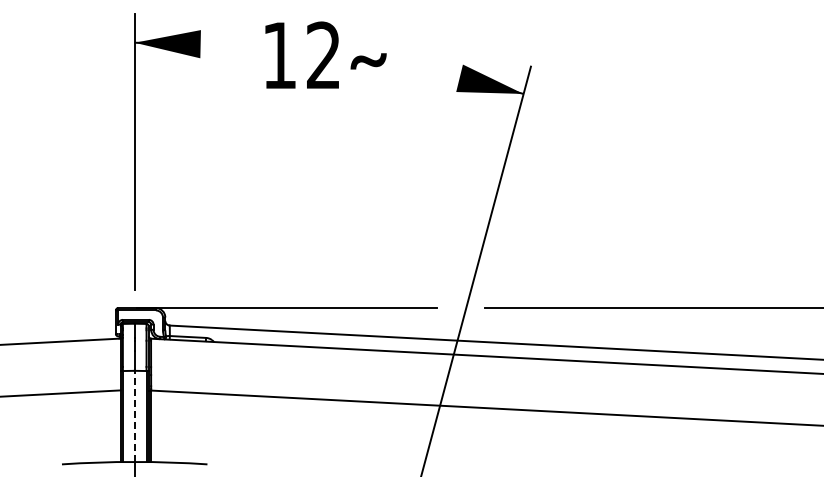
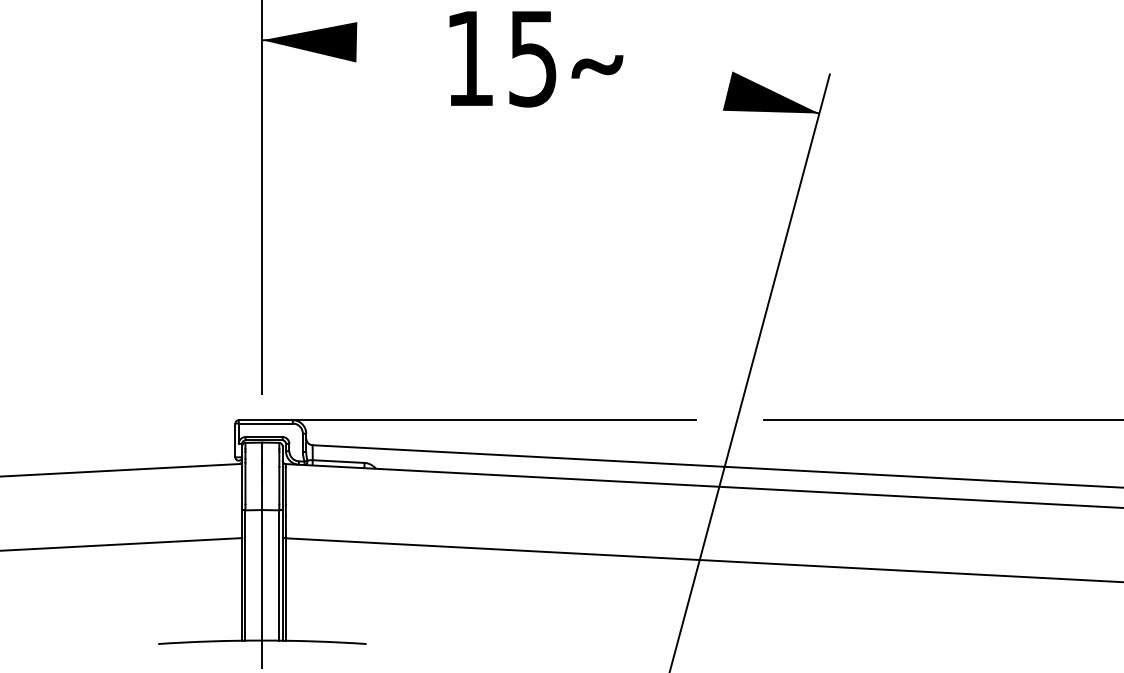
text: (323, 55) -> (532, 58), 12 -> 15
line: (134, 416) -> (262, 575), dashed -> solid

